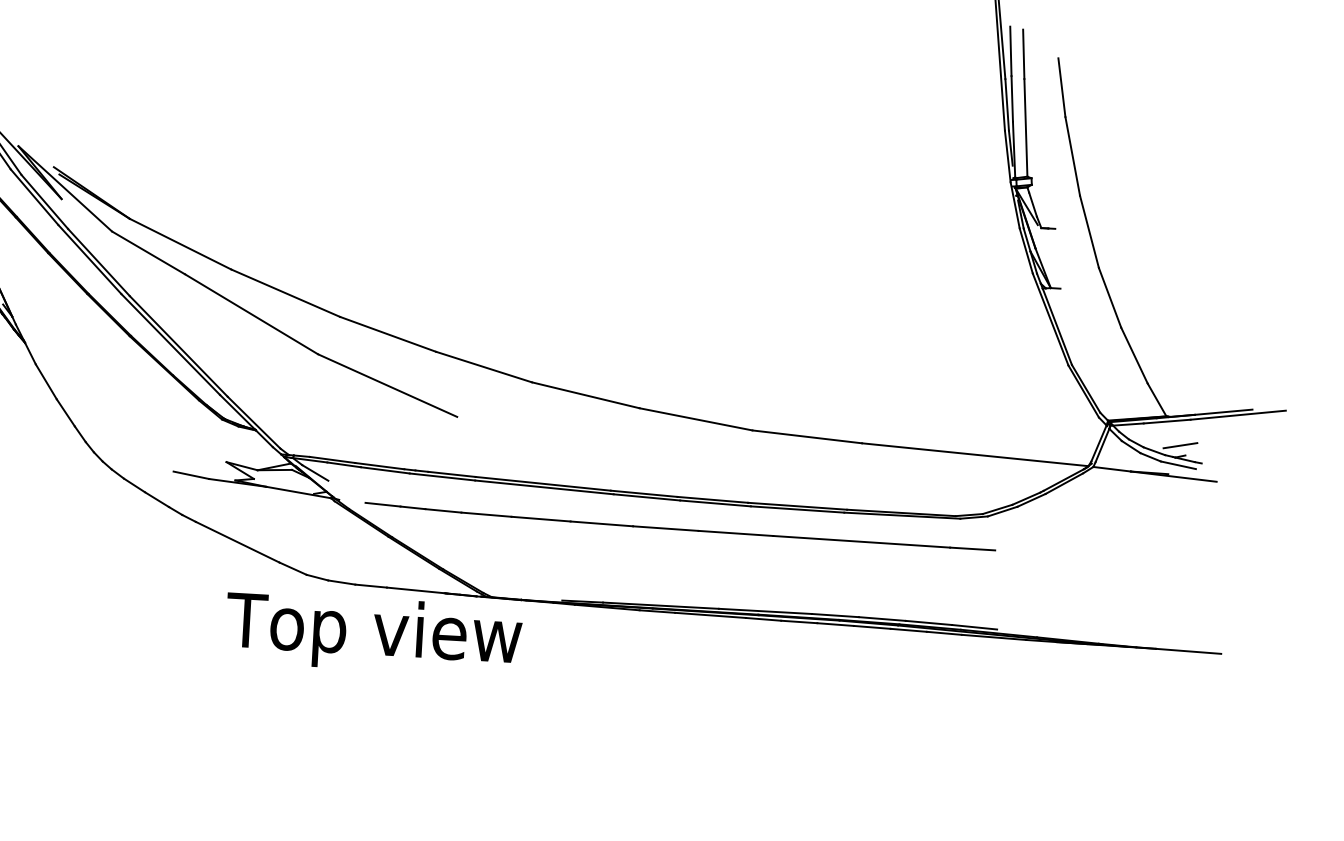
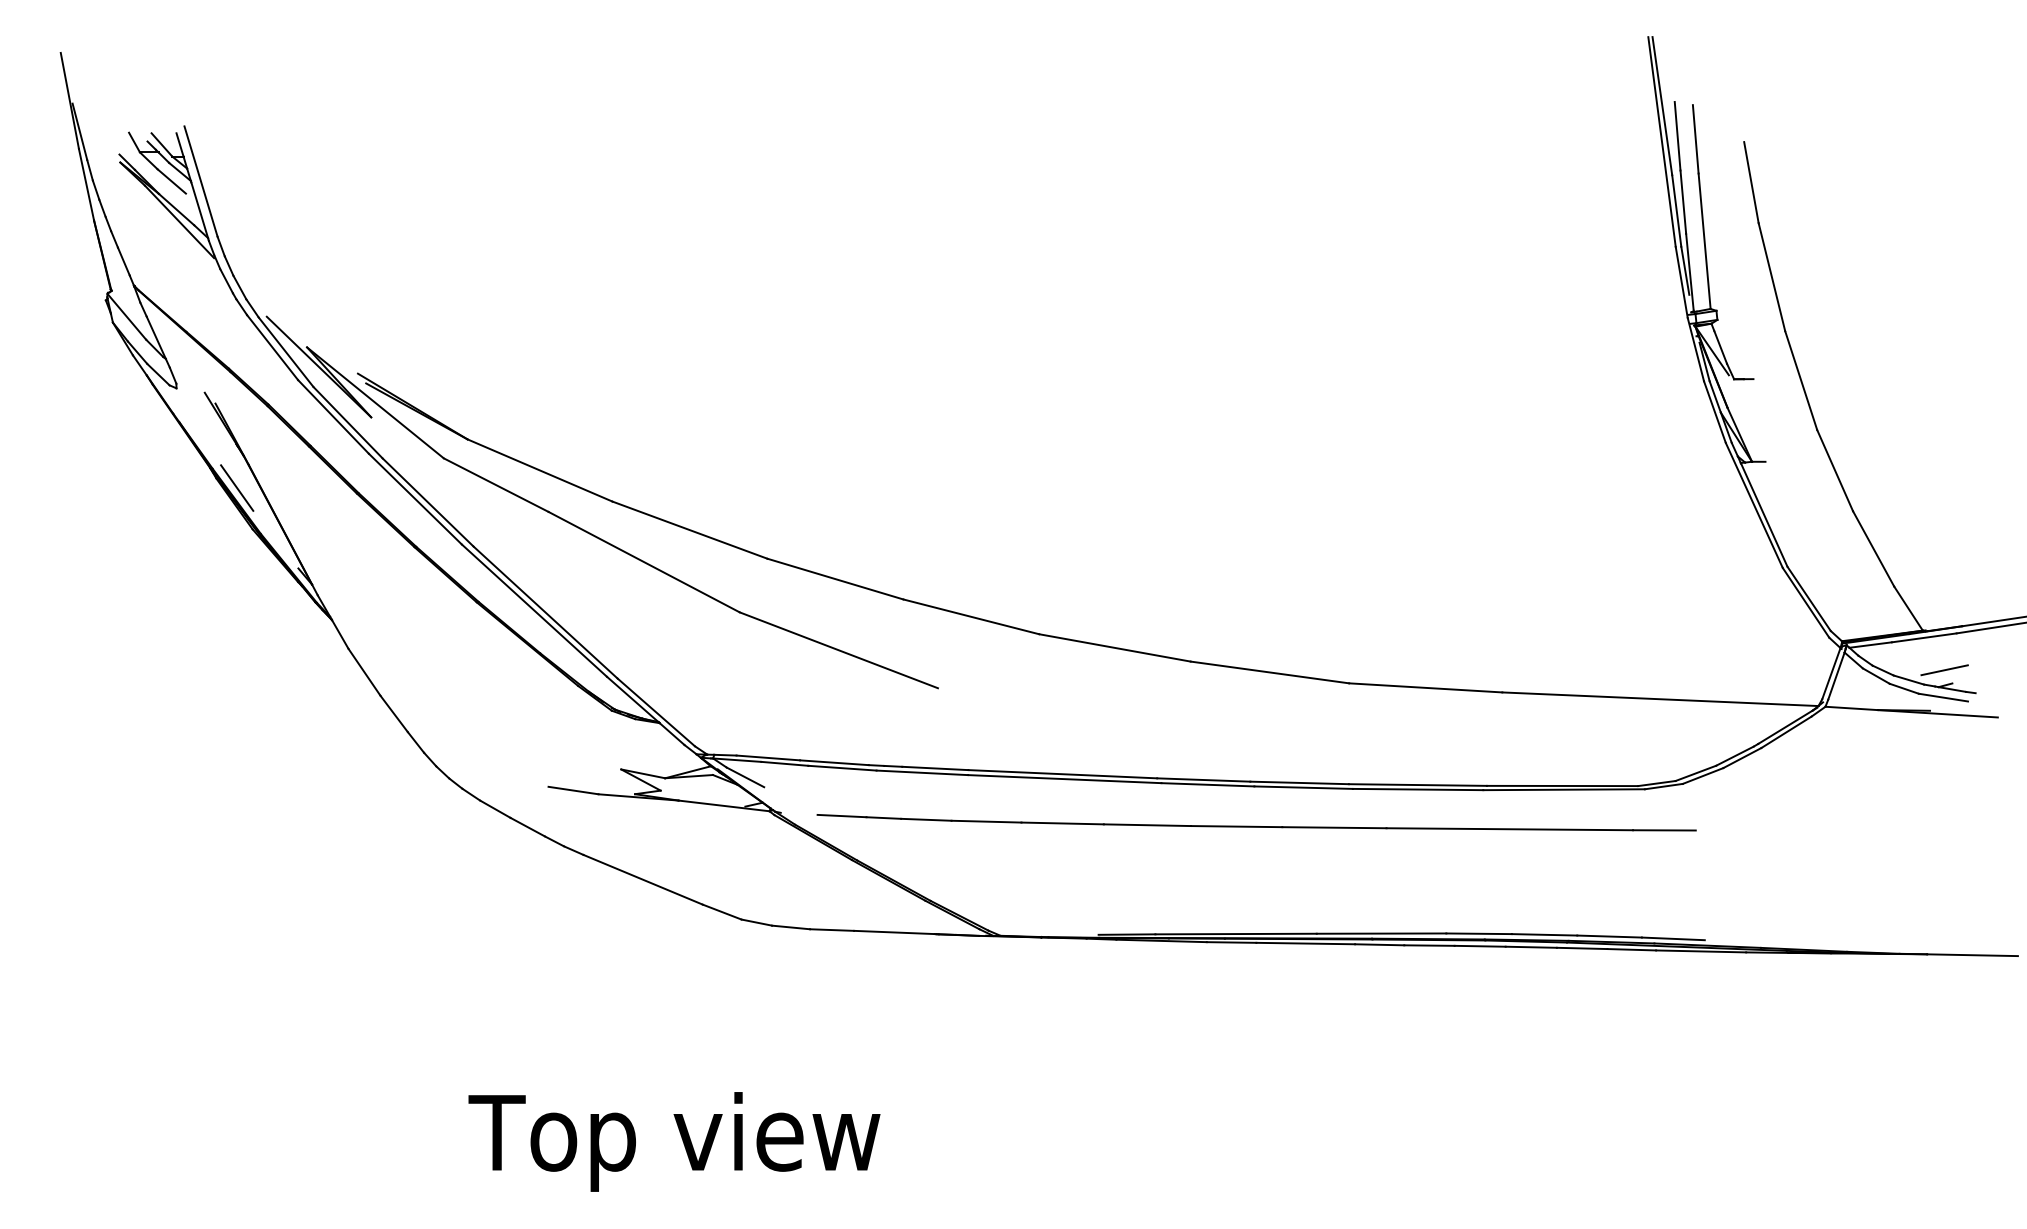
text: (373, 634) -> (674, 1141), moved

